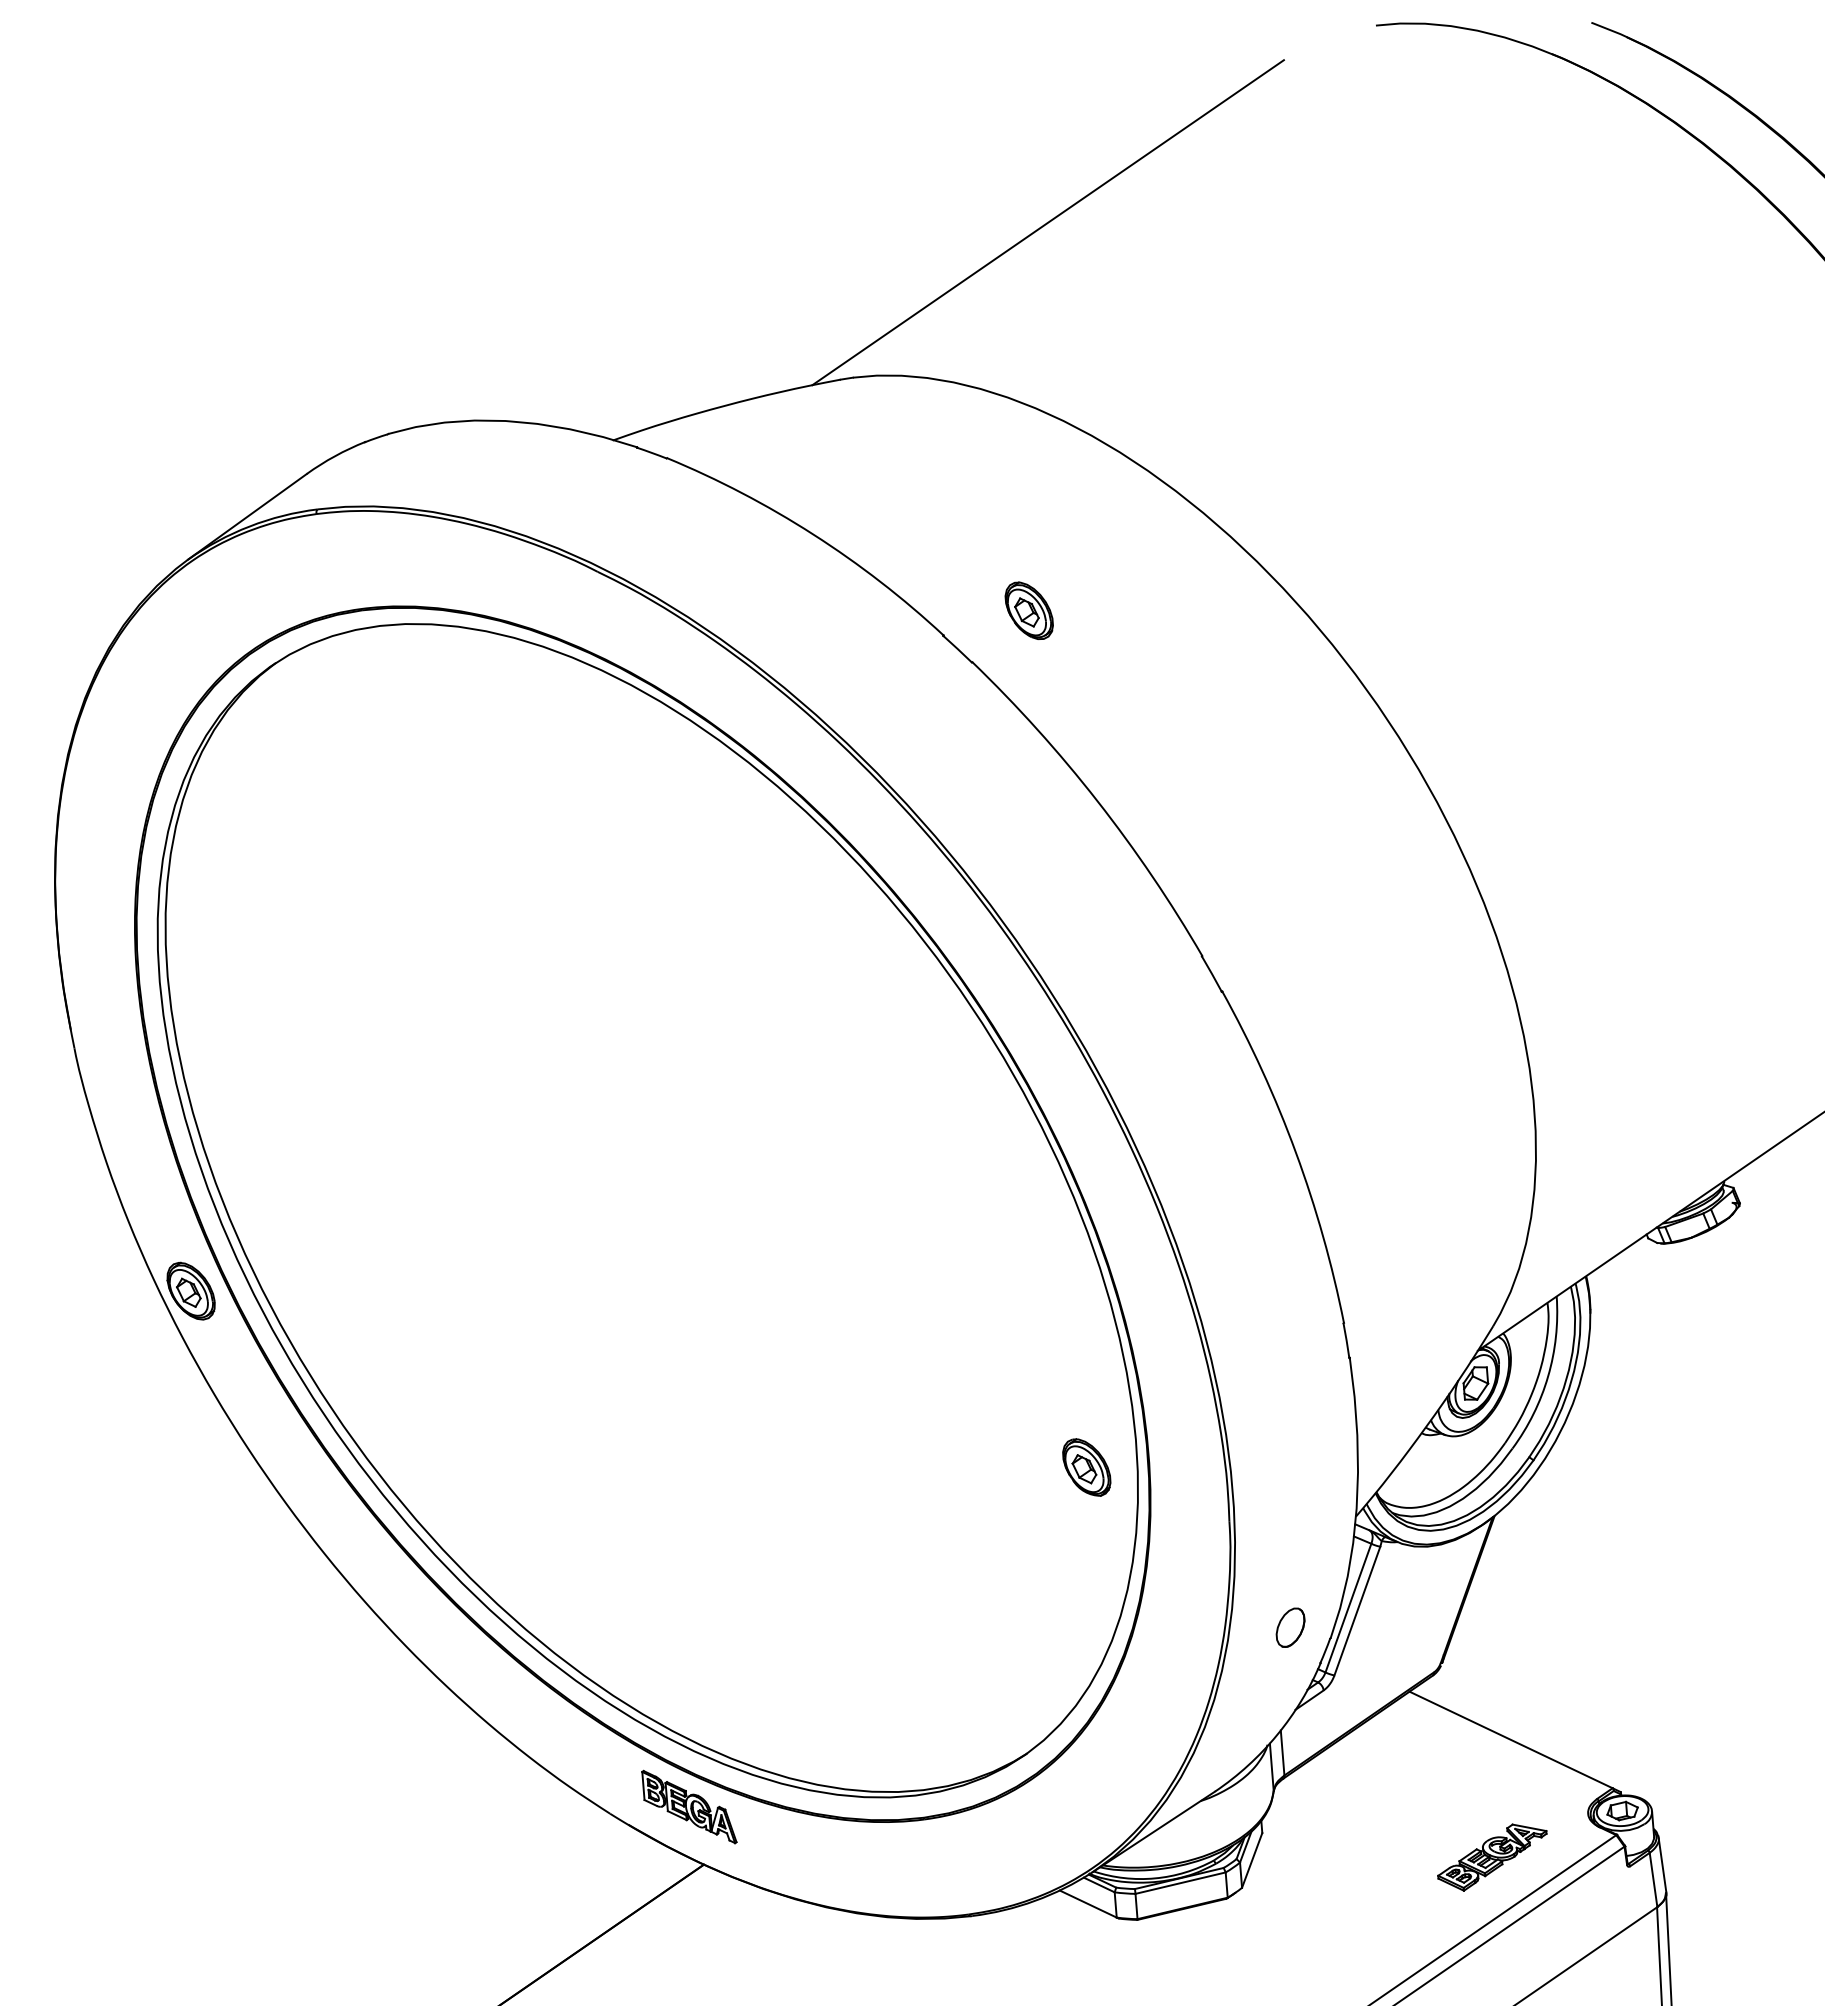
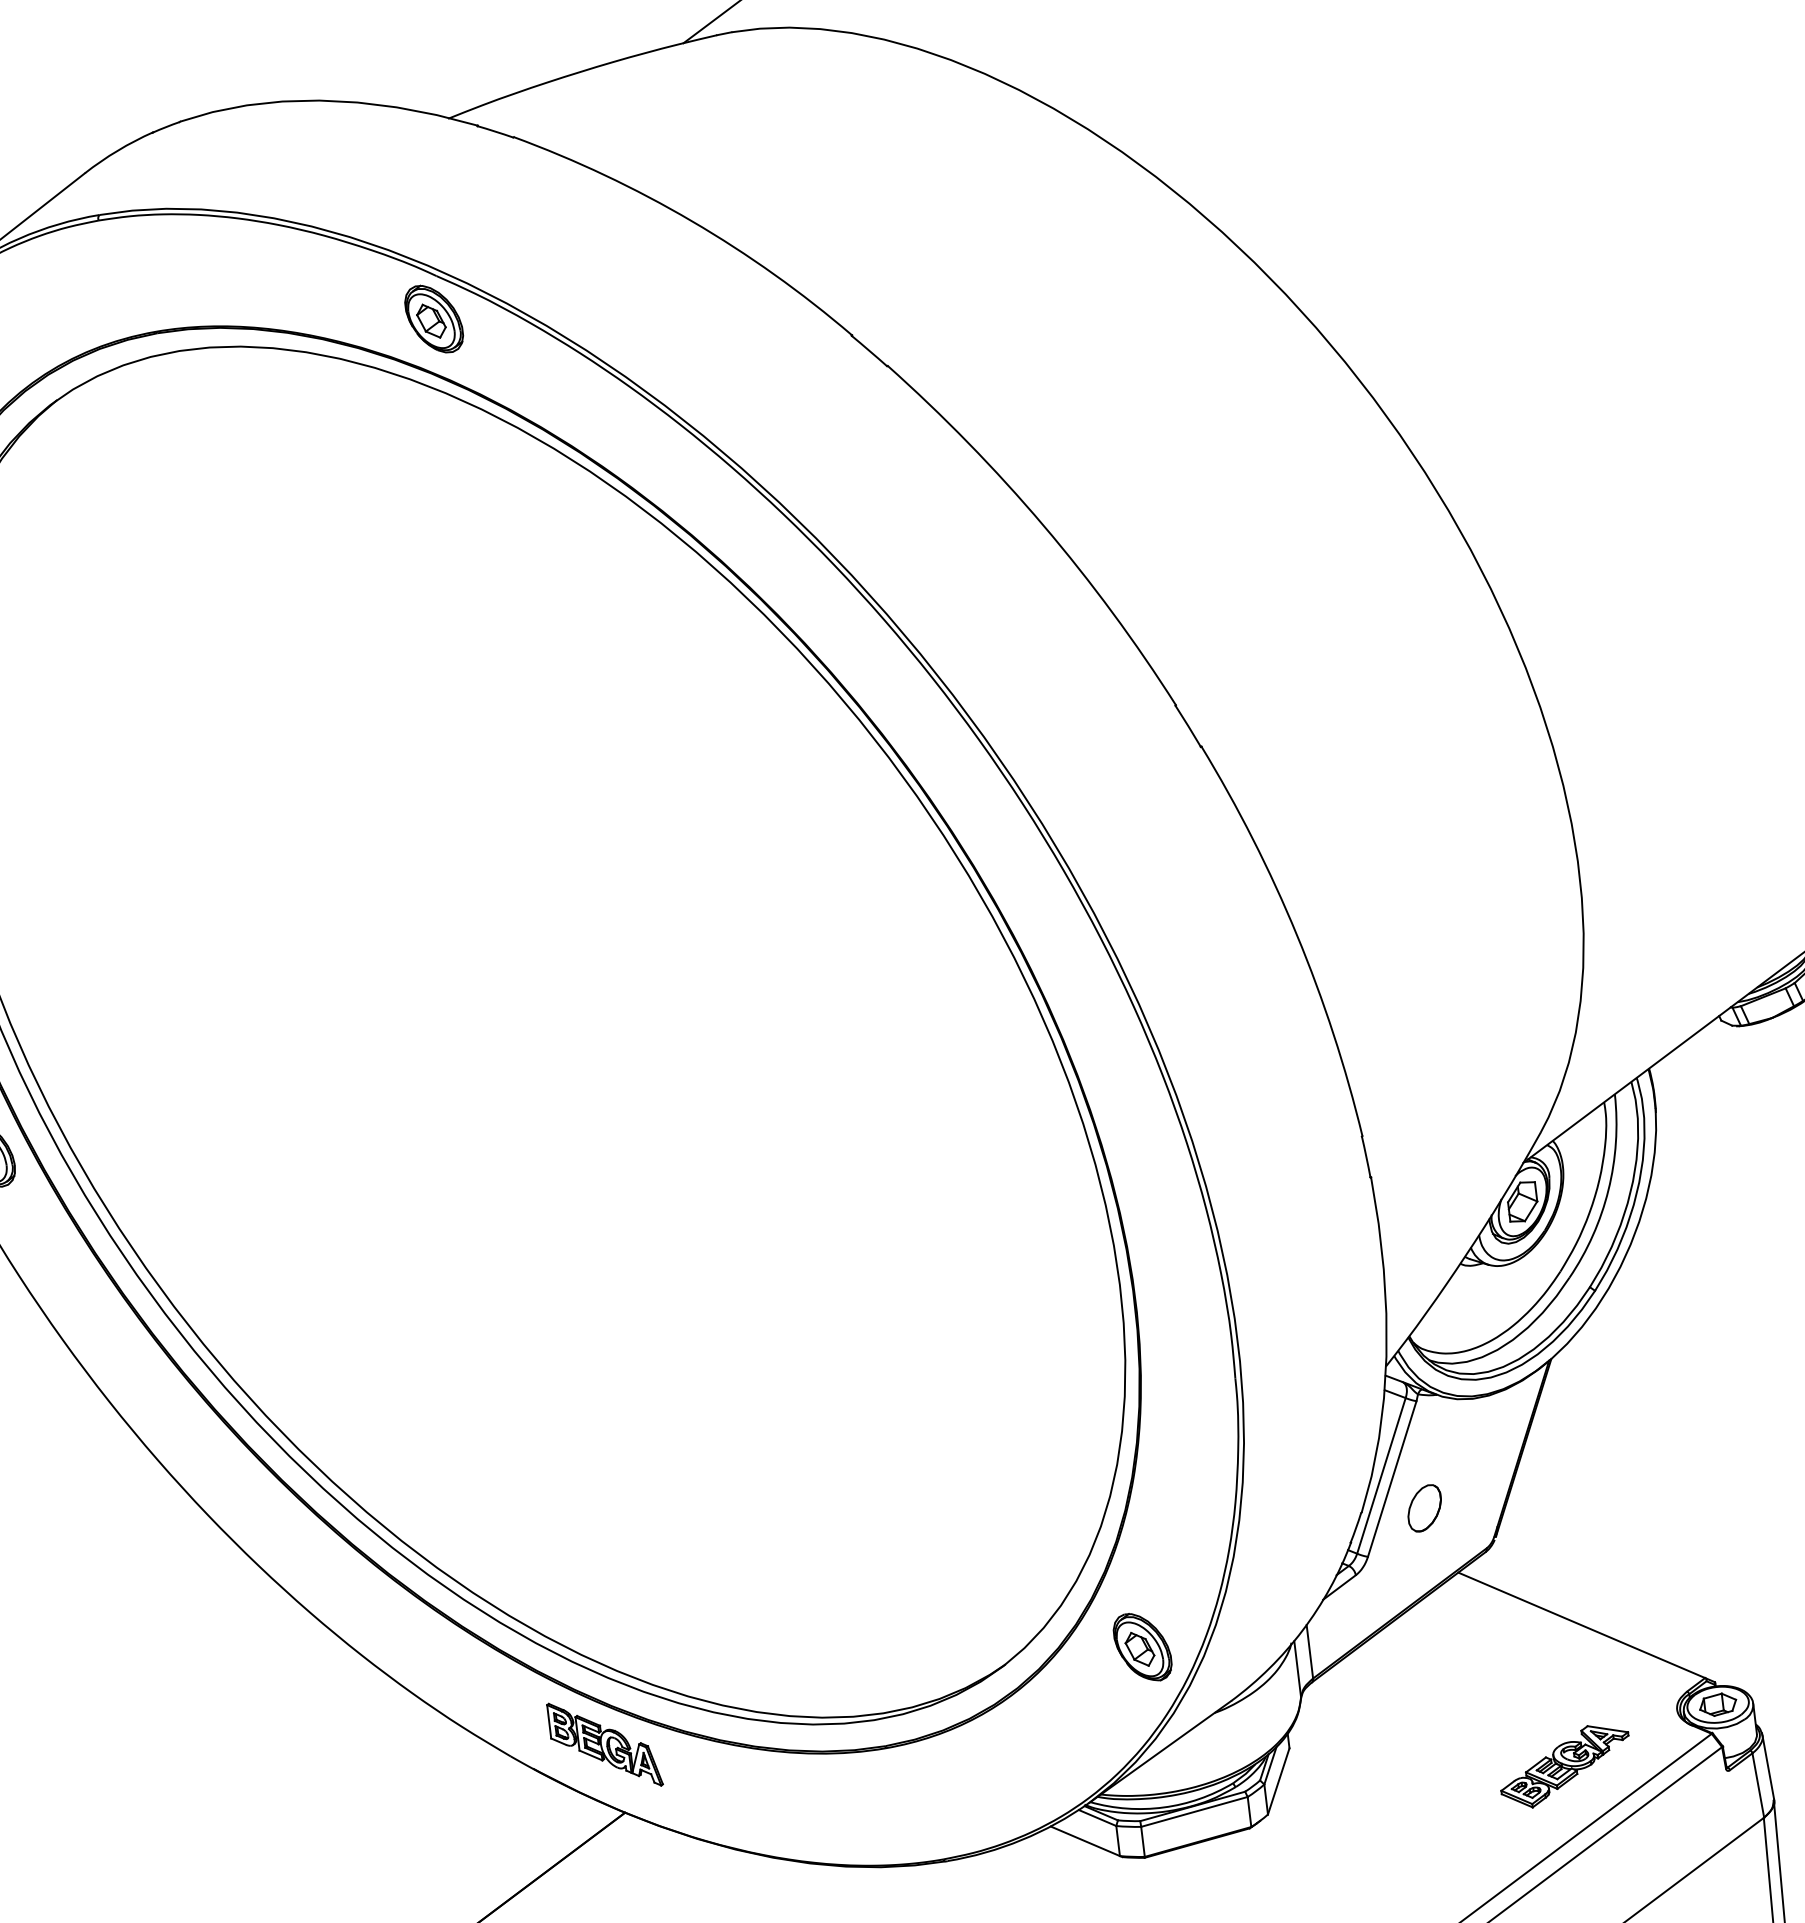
part: (1028, 610) -> (433, 318), moved
part: (1086, 1467) -> (1142, 1647), moved
part: (1290, 1627) -> (1424, 1508), moved

